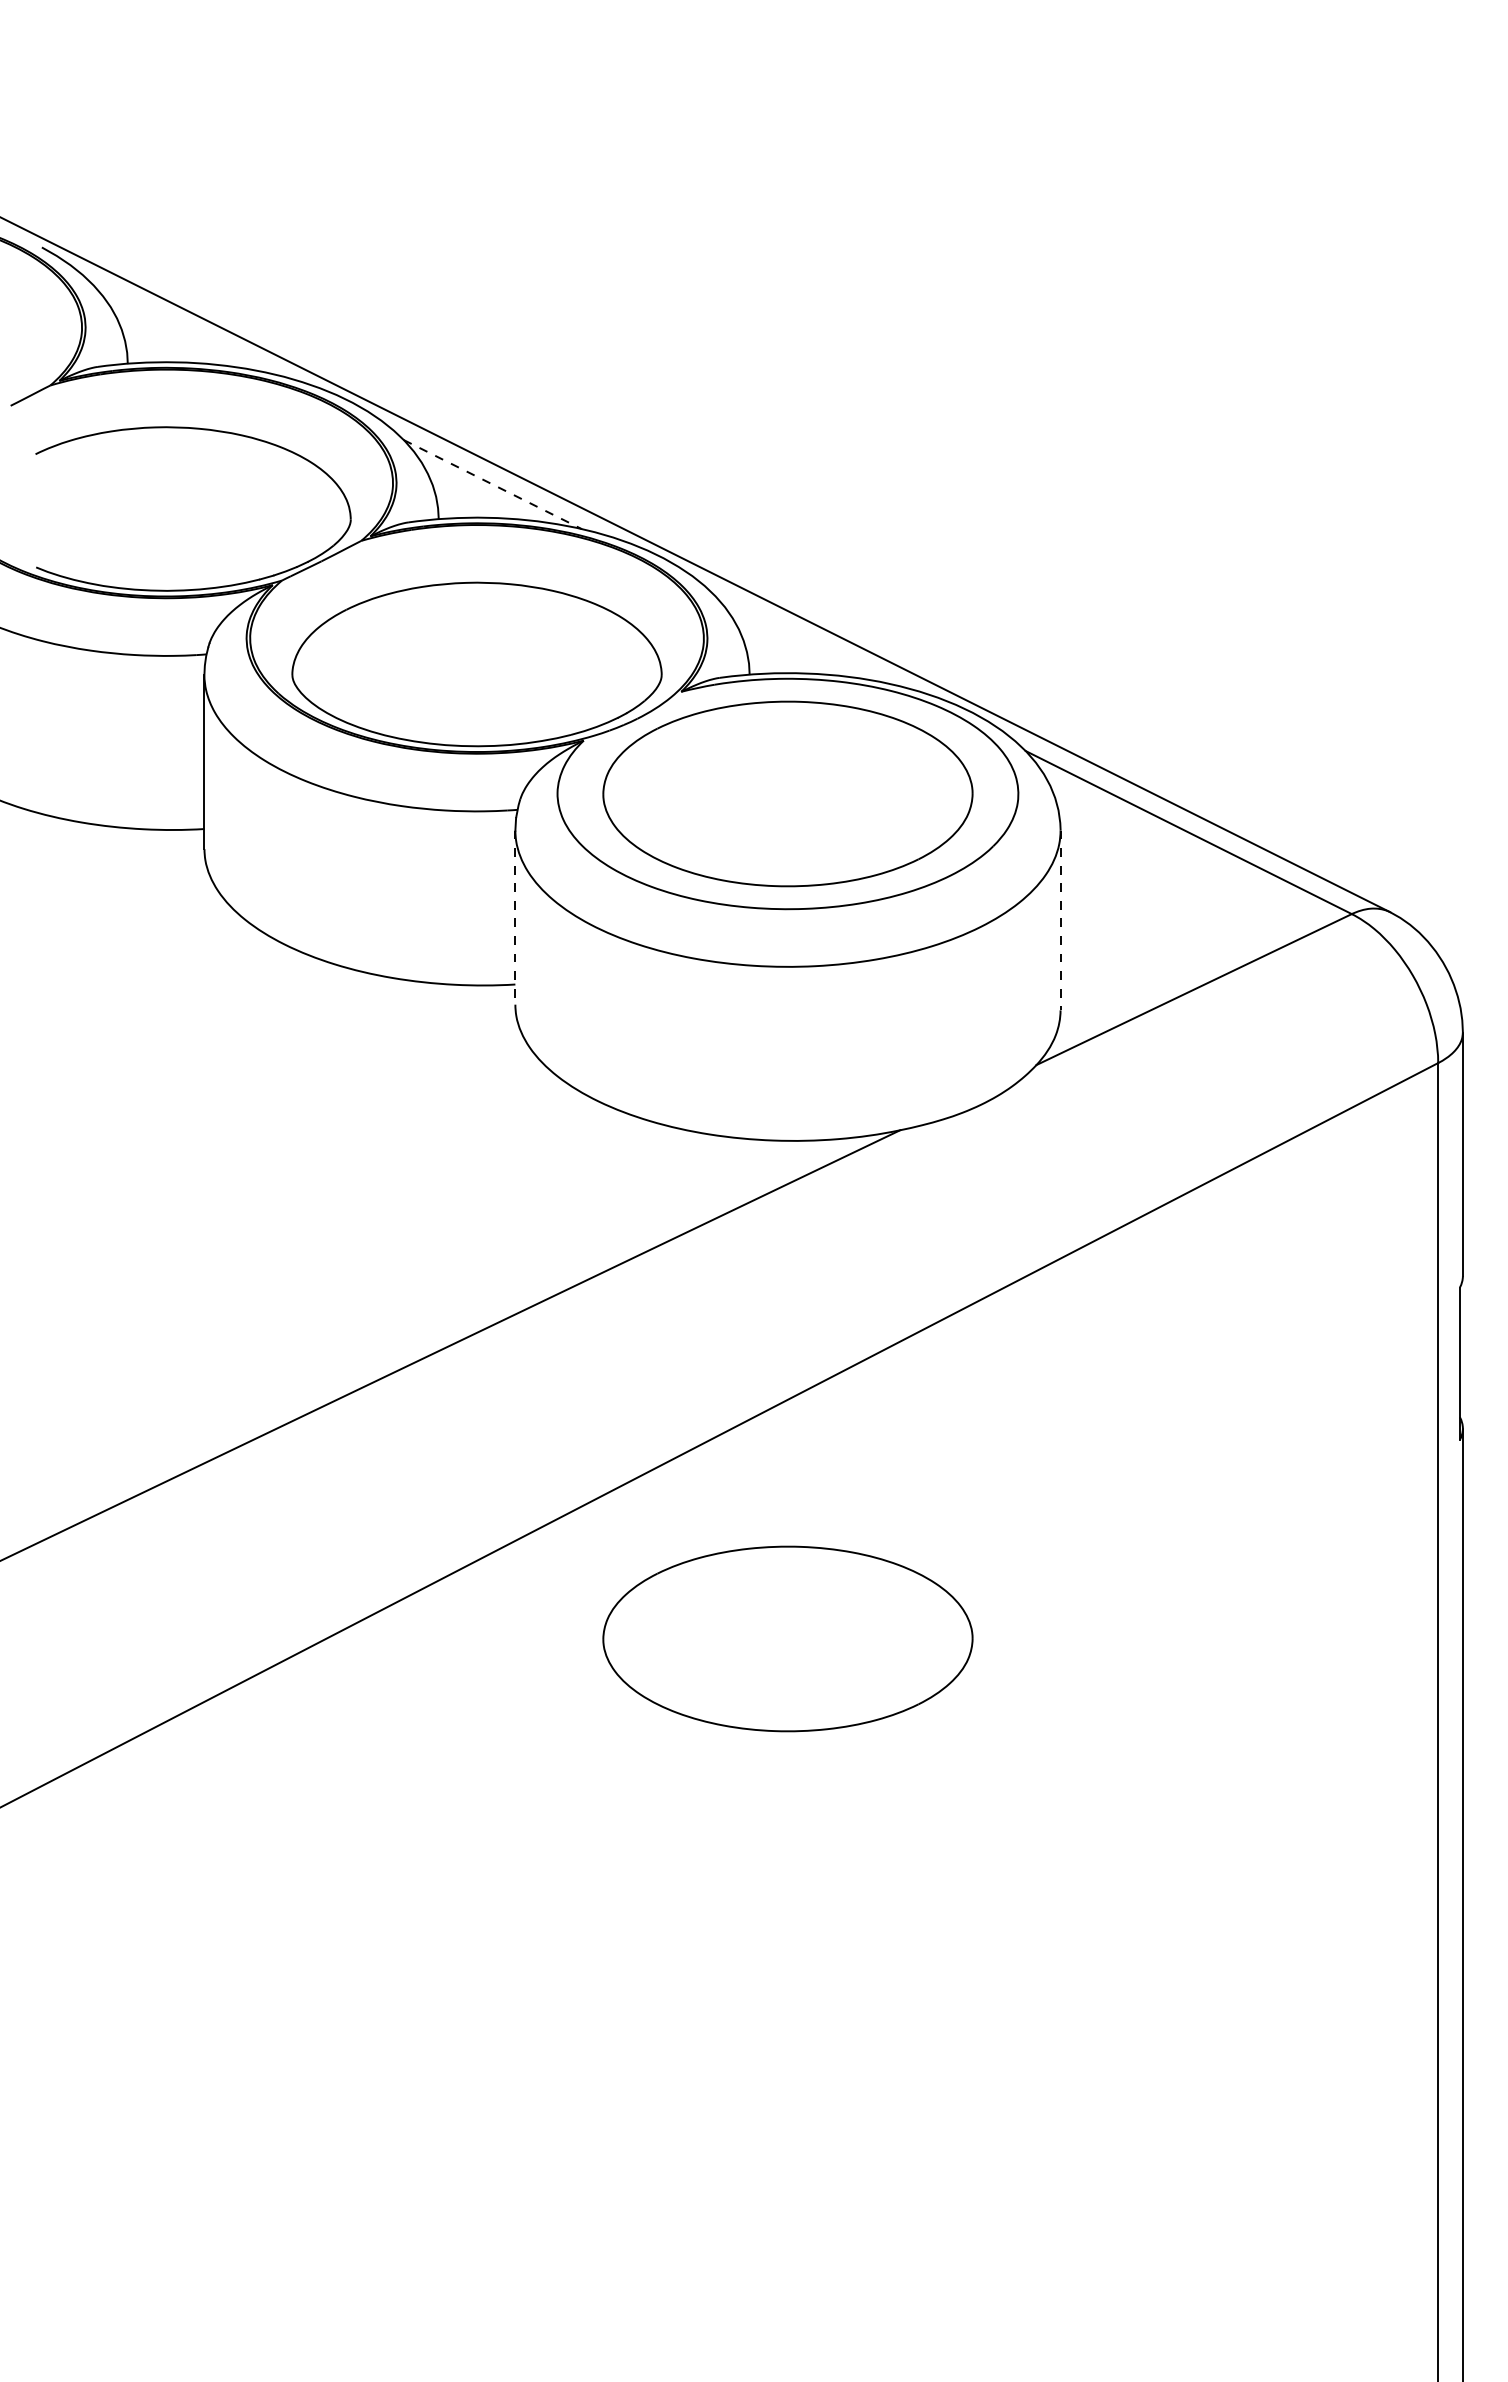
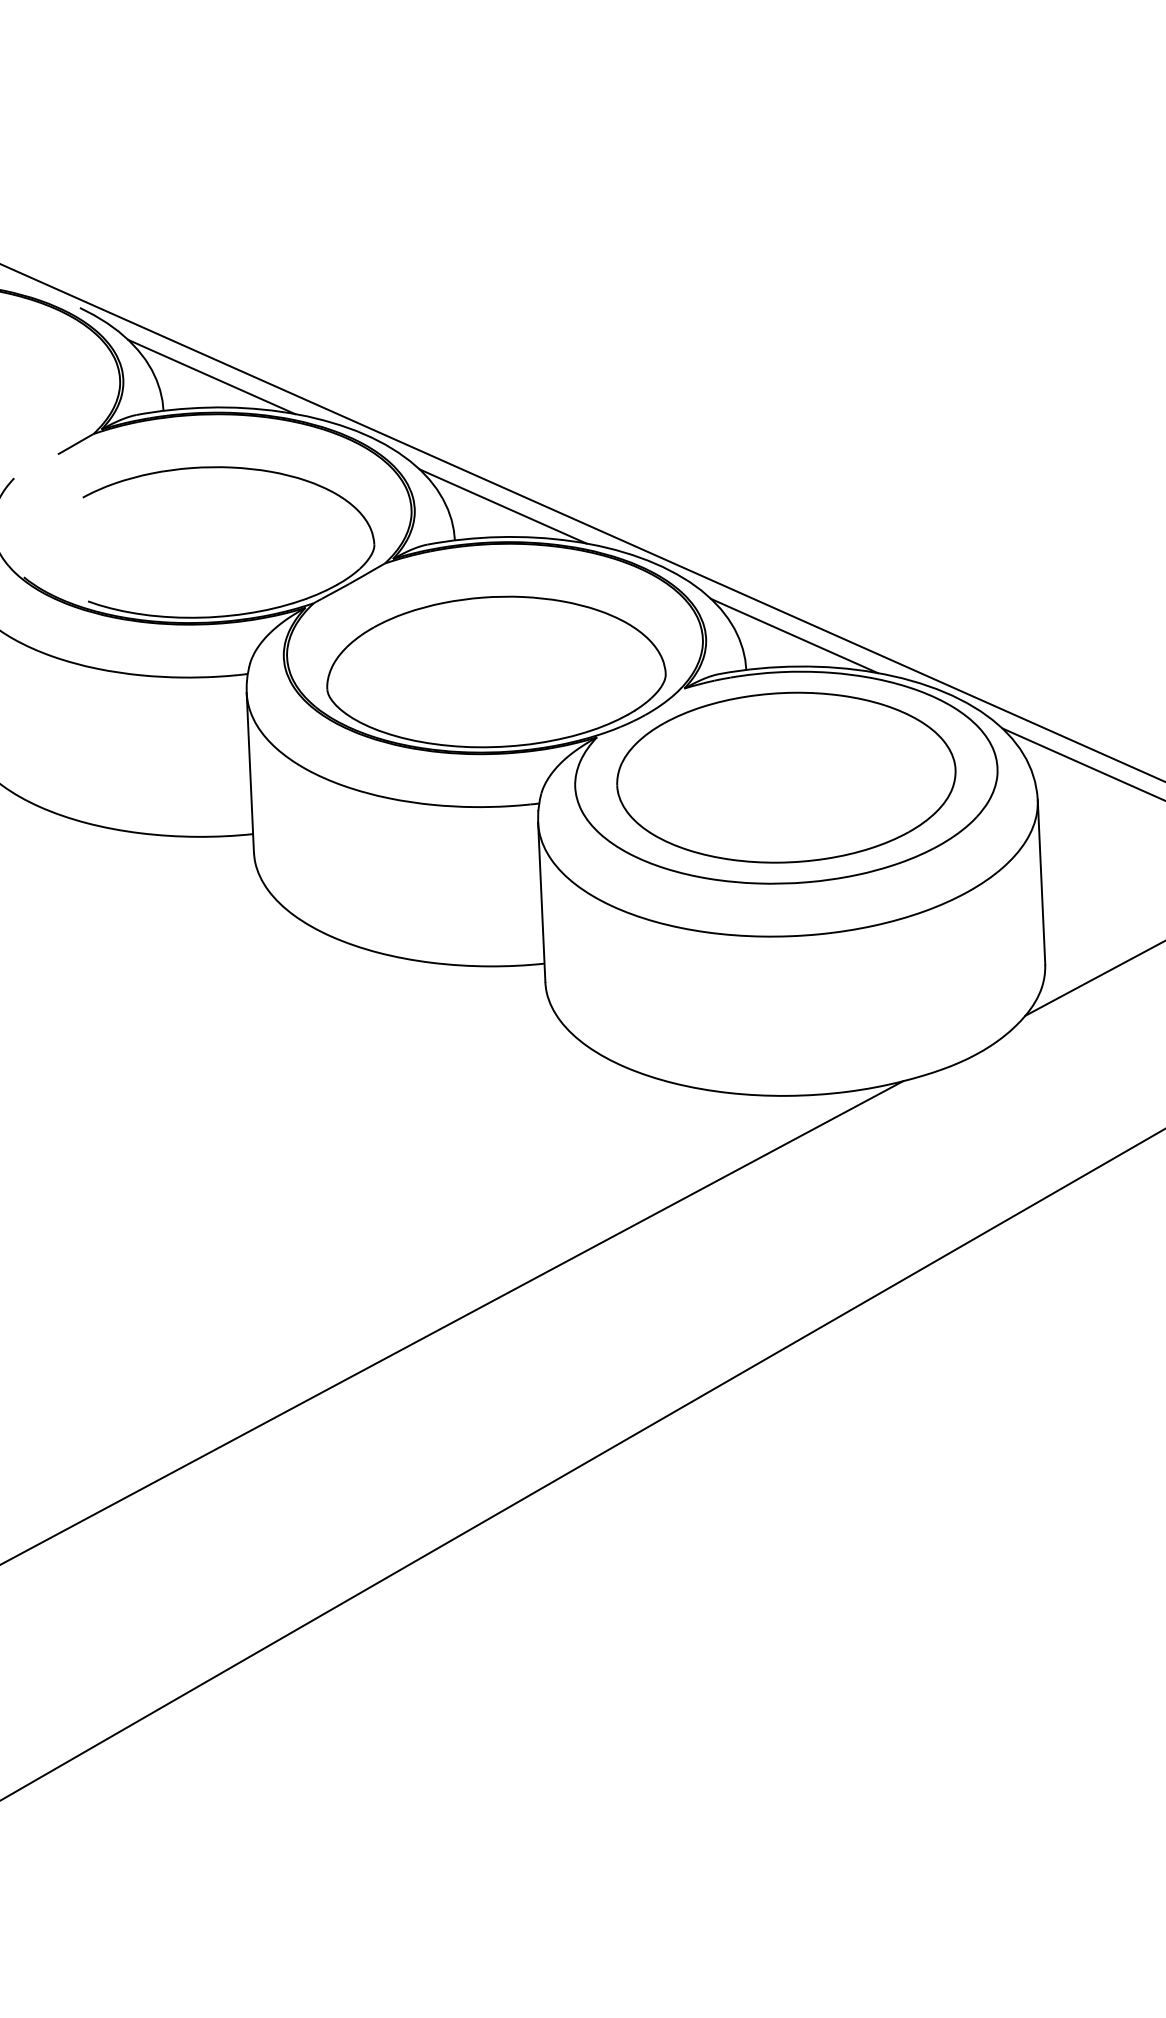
line: (181, 328) -> (211, 376), added
line: (492, 484) -> (502, 506), dashed -> solid
line: (803, 639) -> (794, 635), added
line: (515, 918) -> (541, 903), dashed -> solid
line: (1060, 920) -> (1041, 882), dashed -> solid
part: (787, 1638) -> (821, 1551), removed

